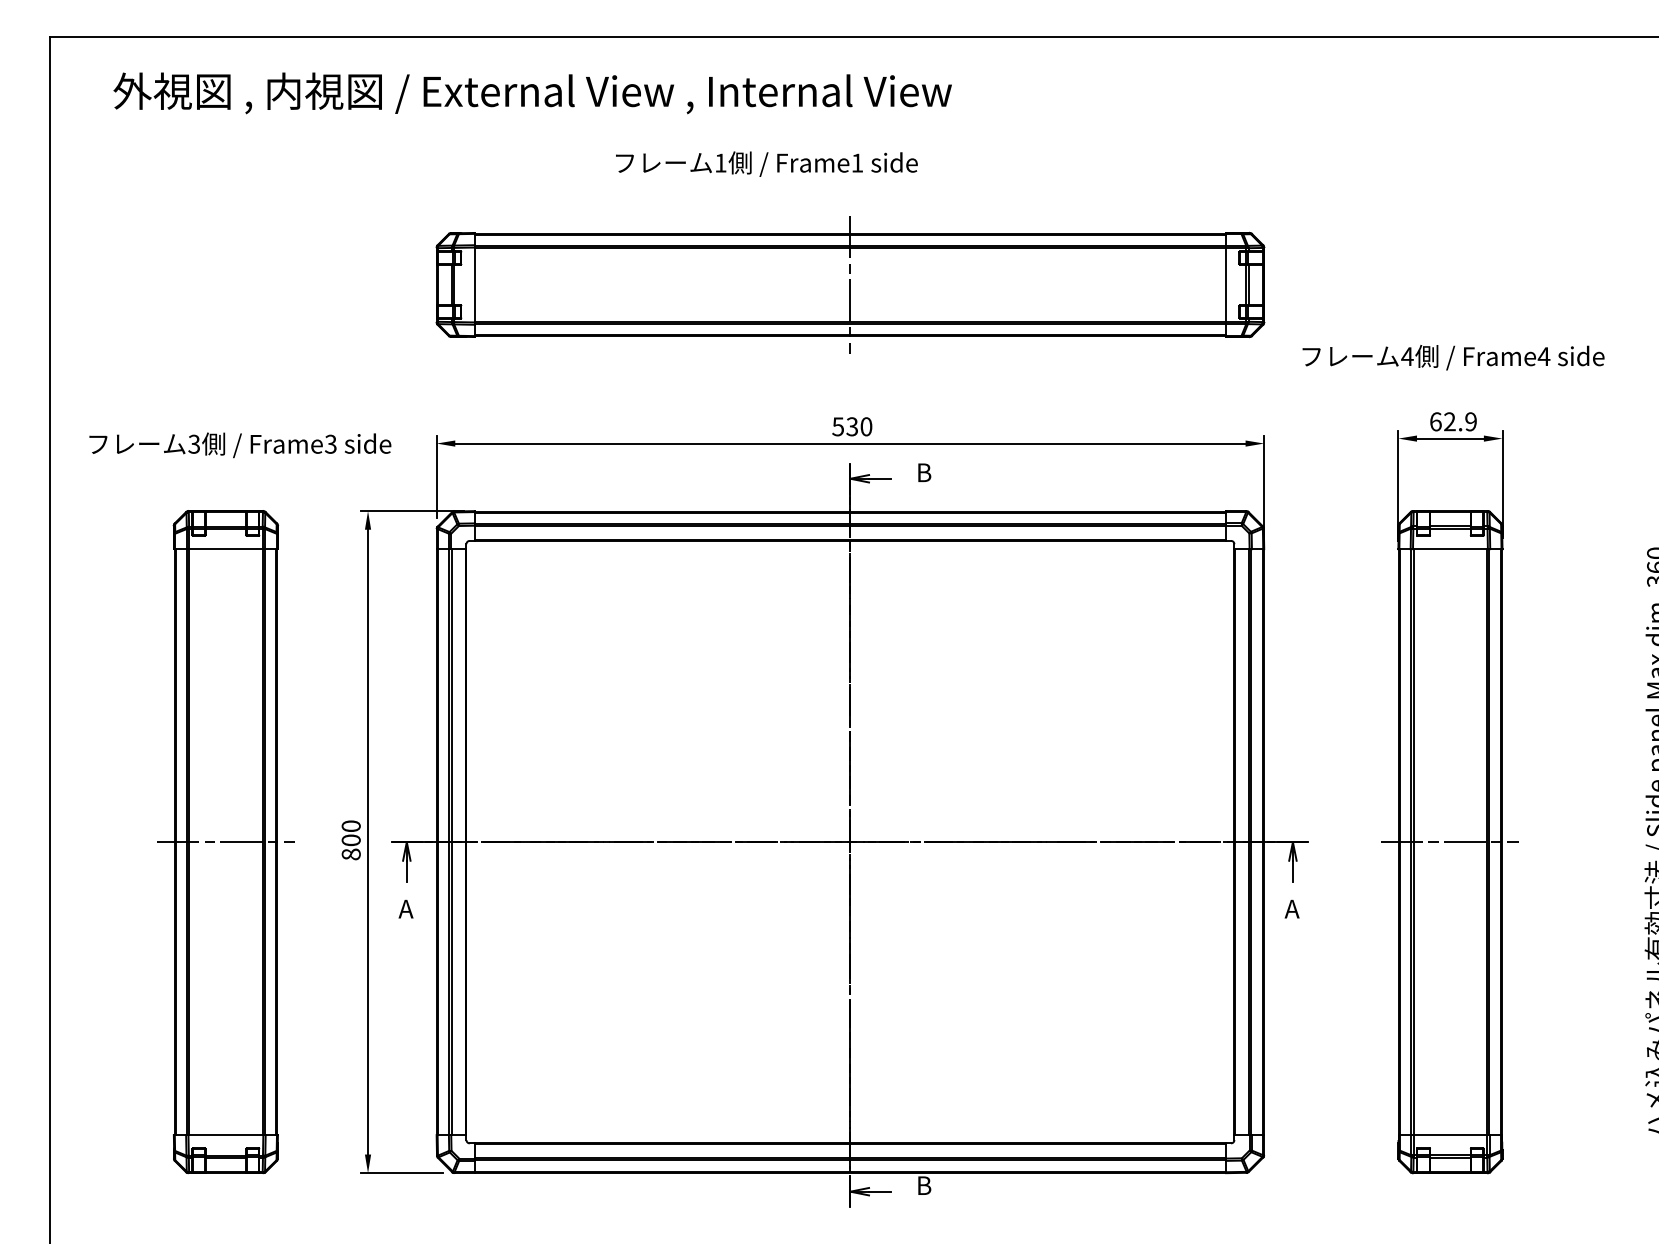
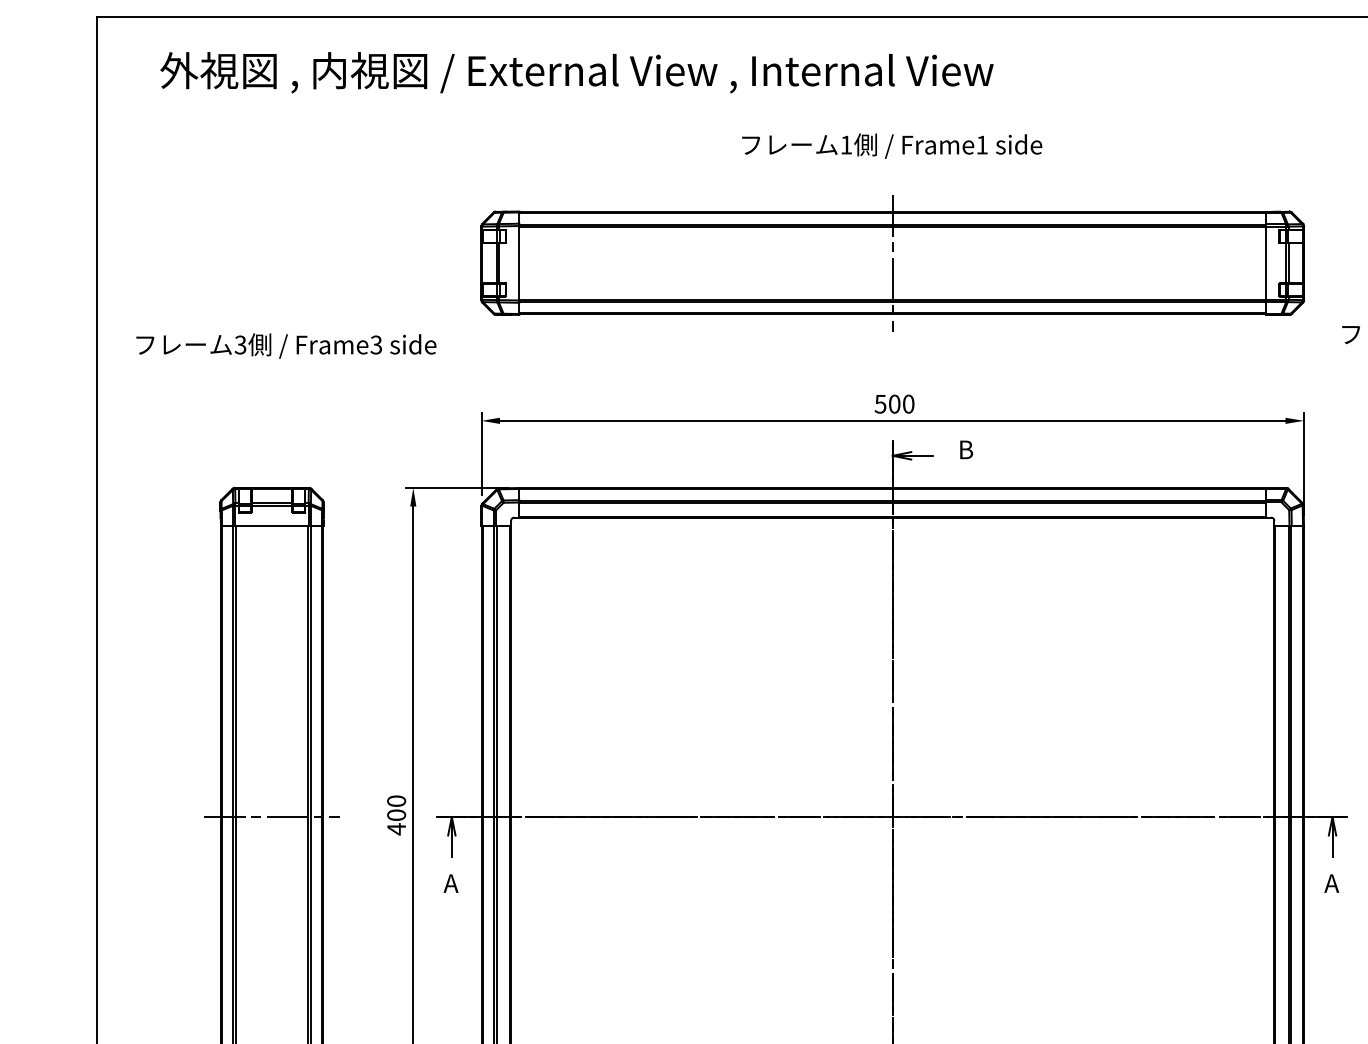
text: (766, 163) -> (891, 145), moved
text: (852, 426) -> (894, 403), 530 -> 500
text: (240, 445) -> (286, 346), moved
text: (350, 854) -> (395, 829), 800 -> 400

